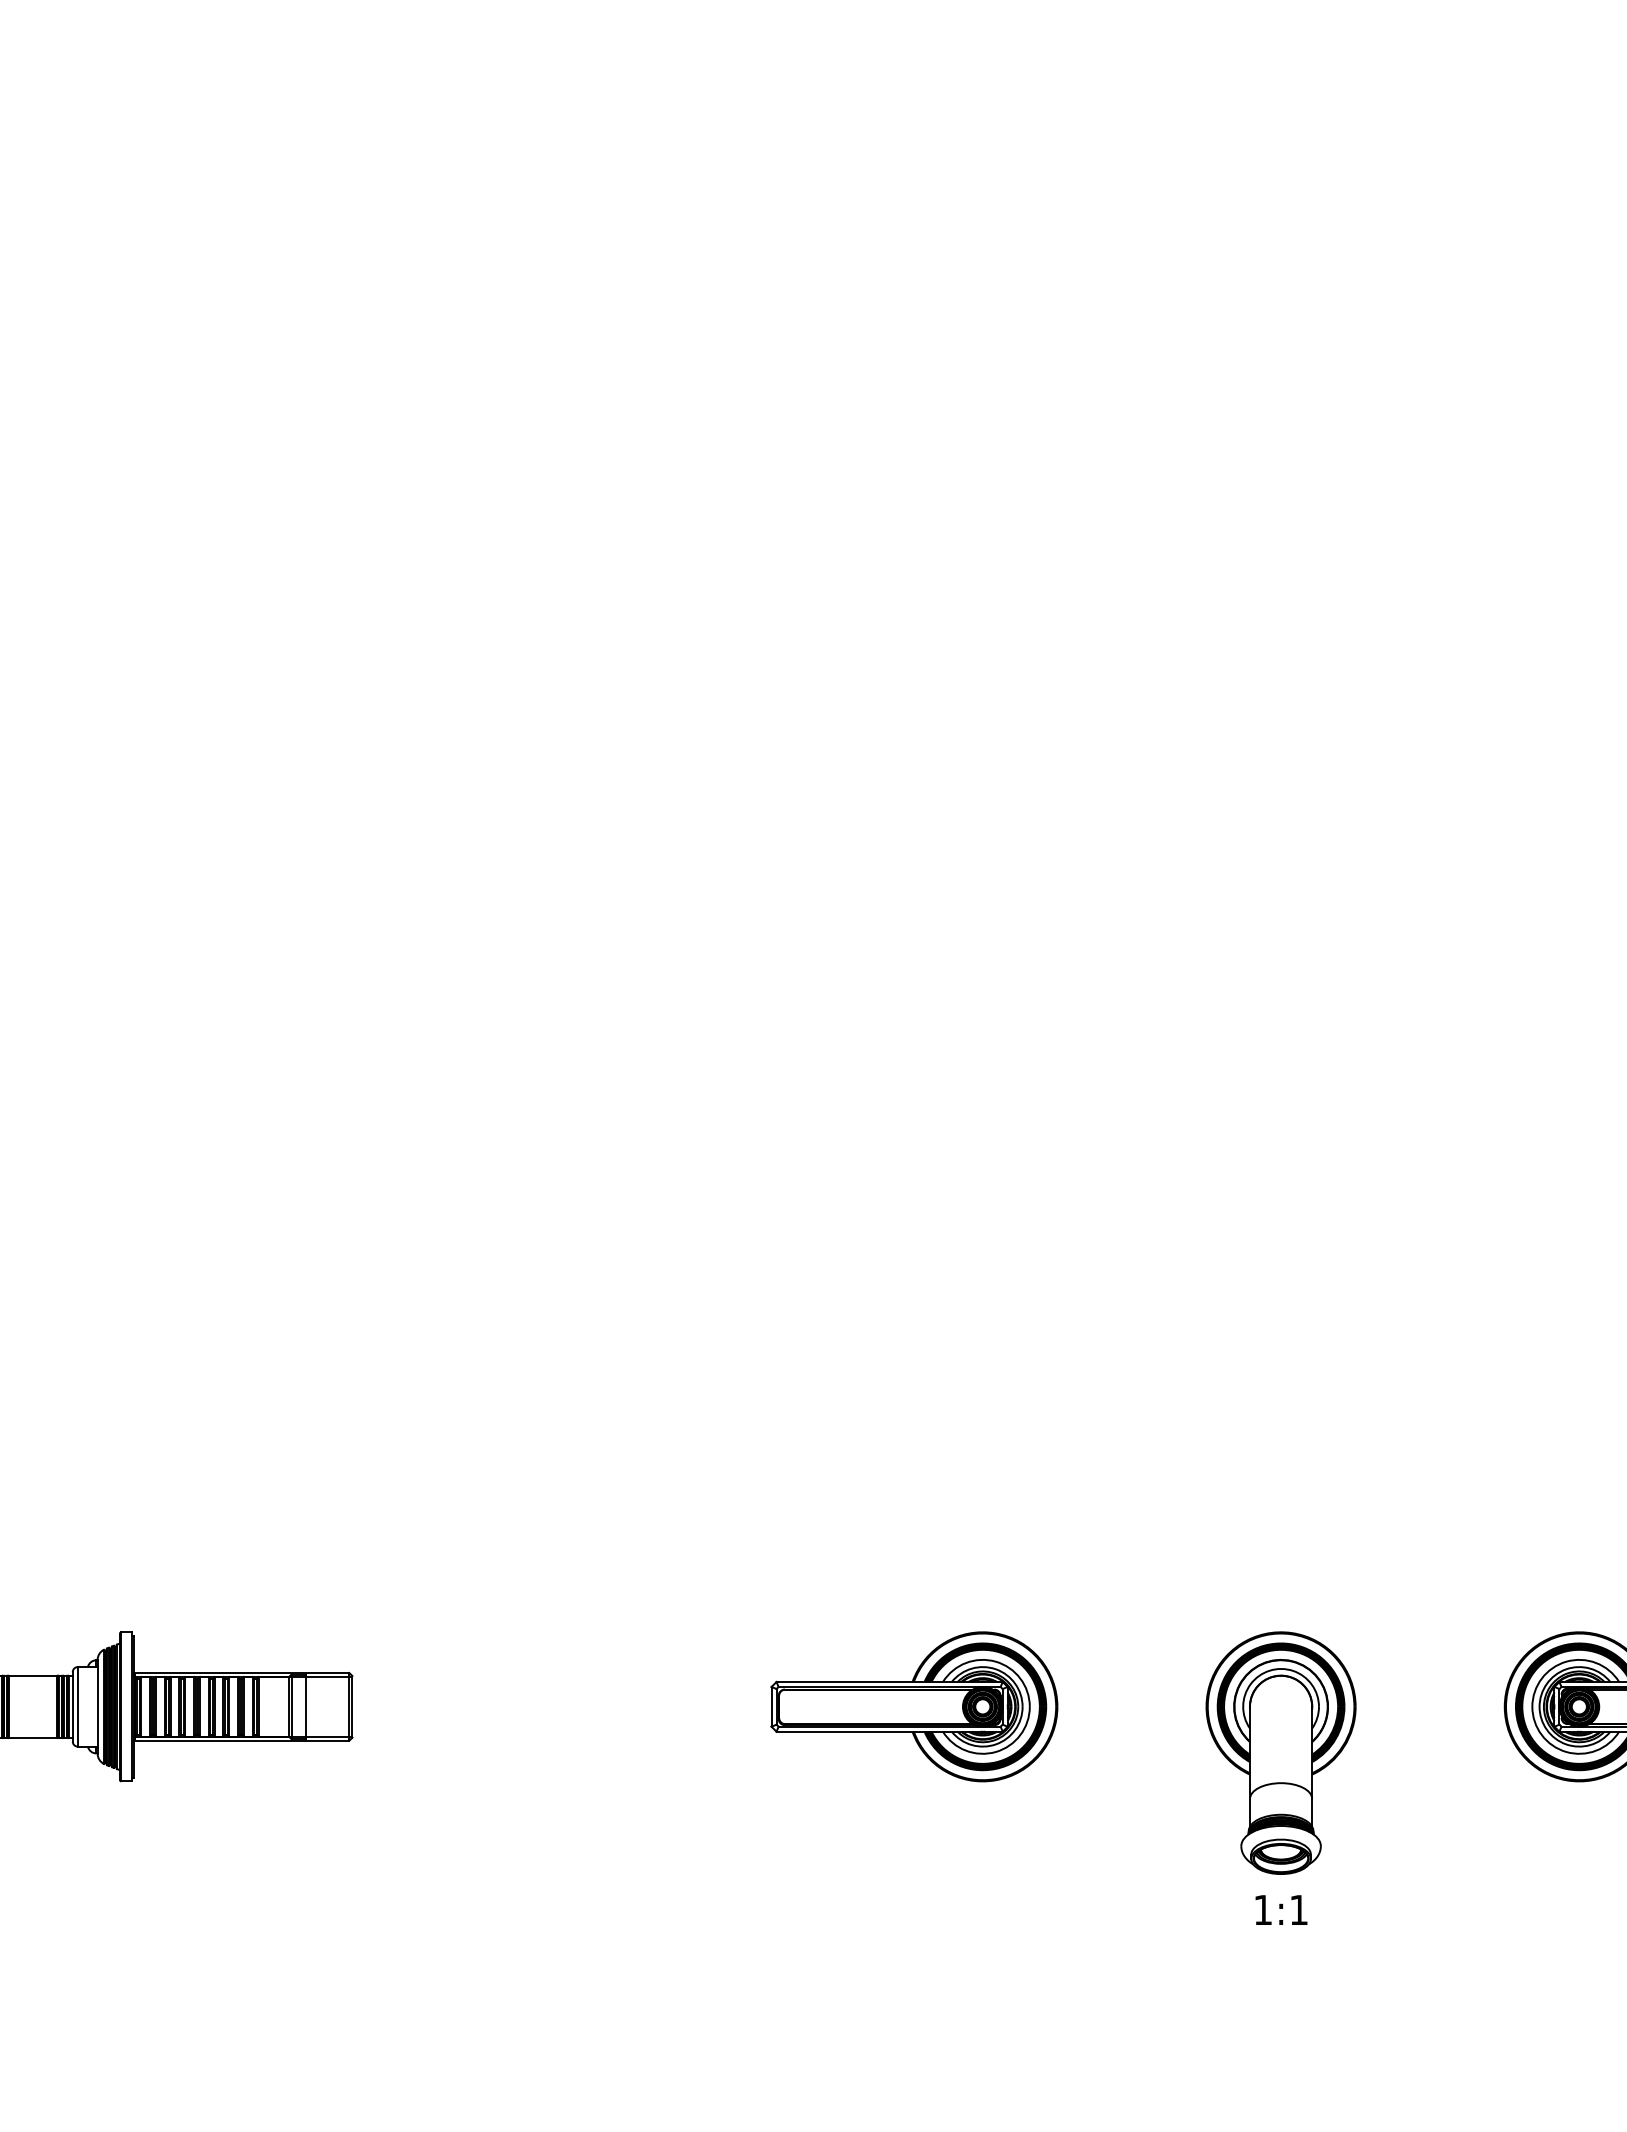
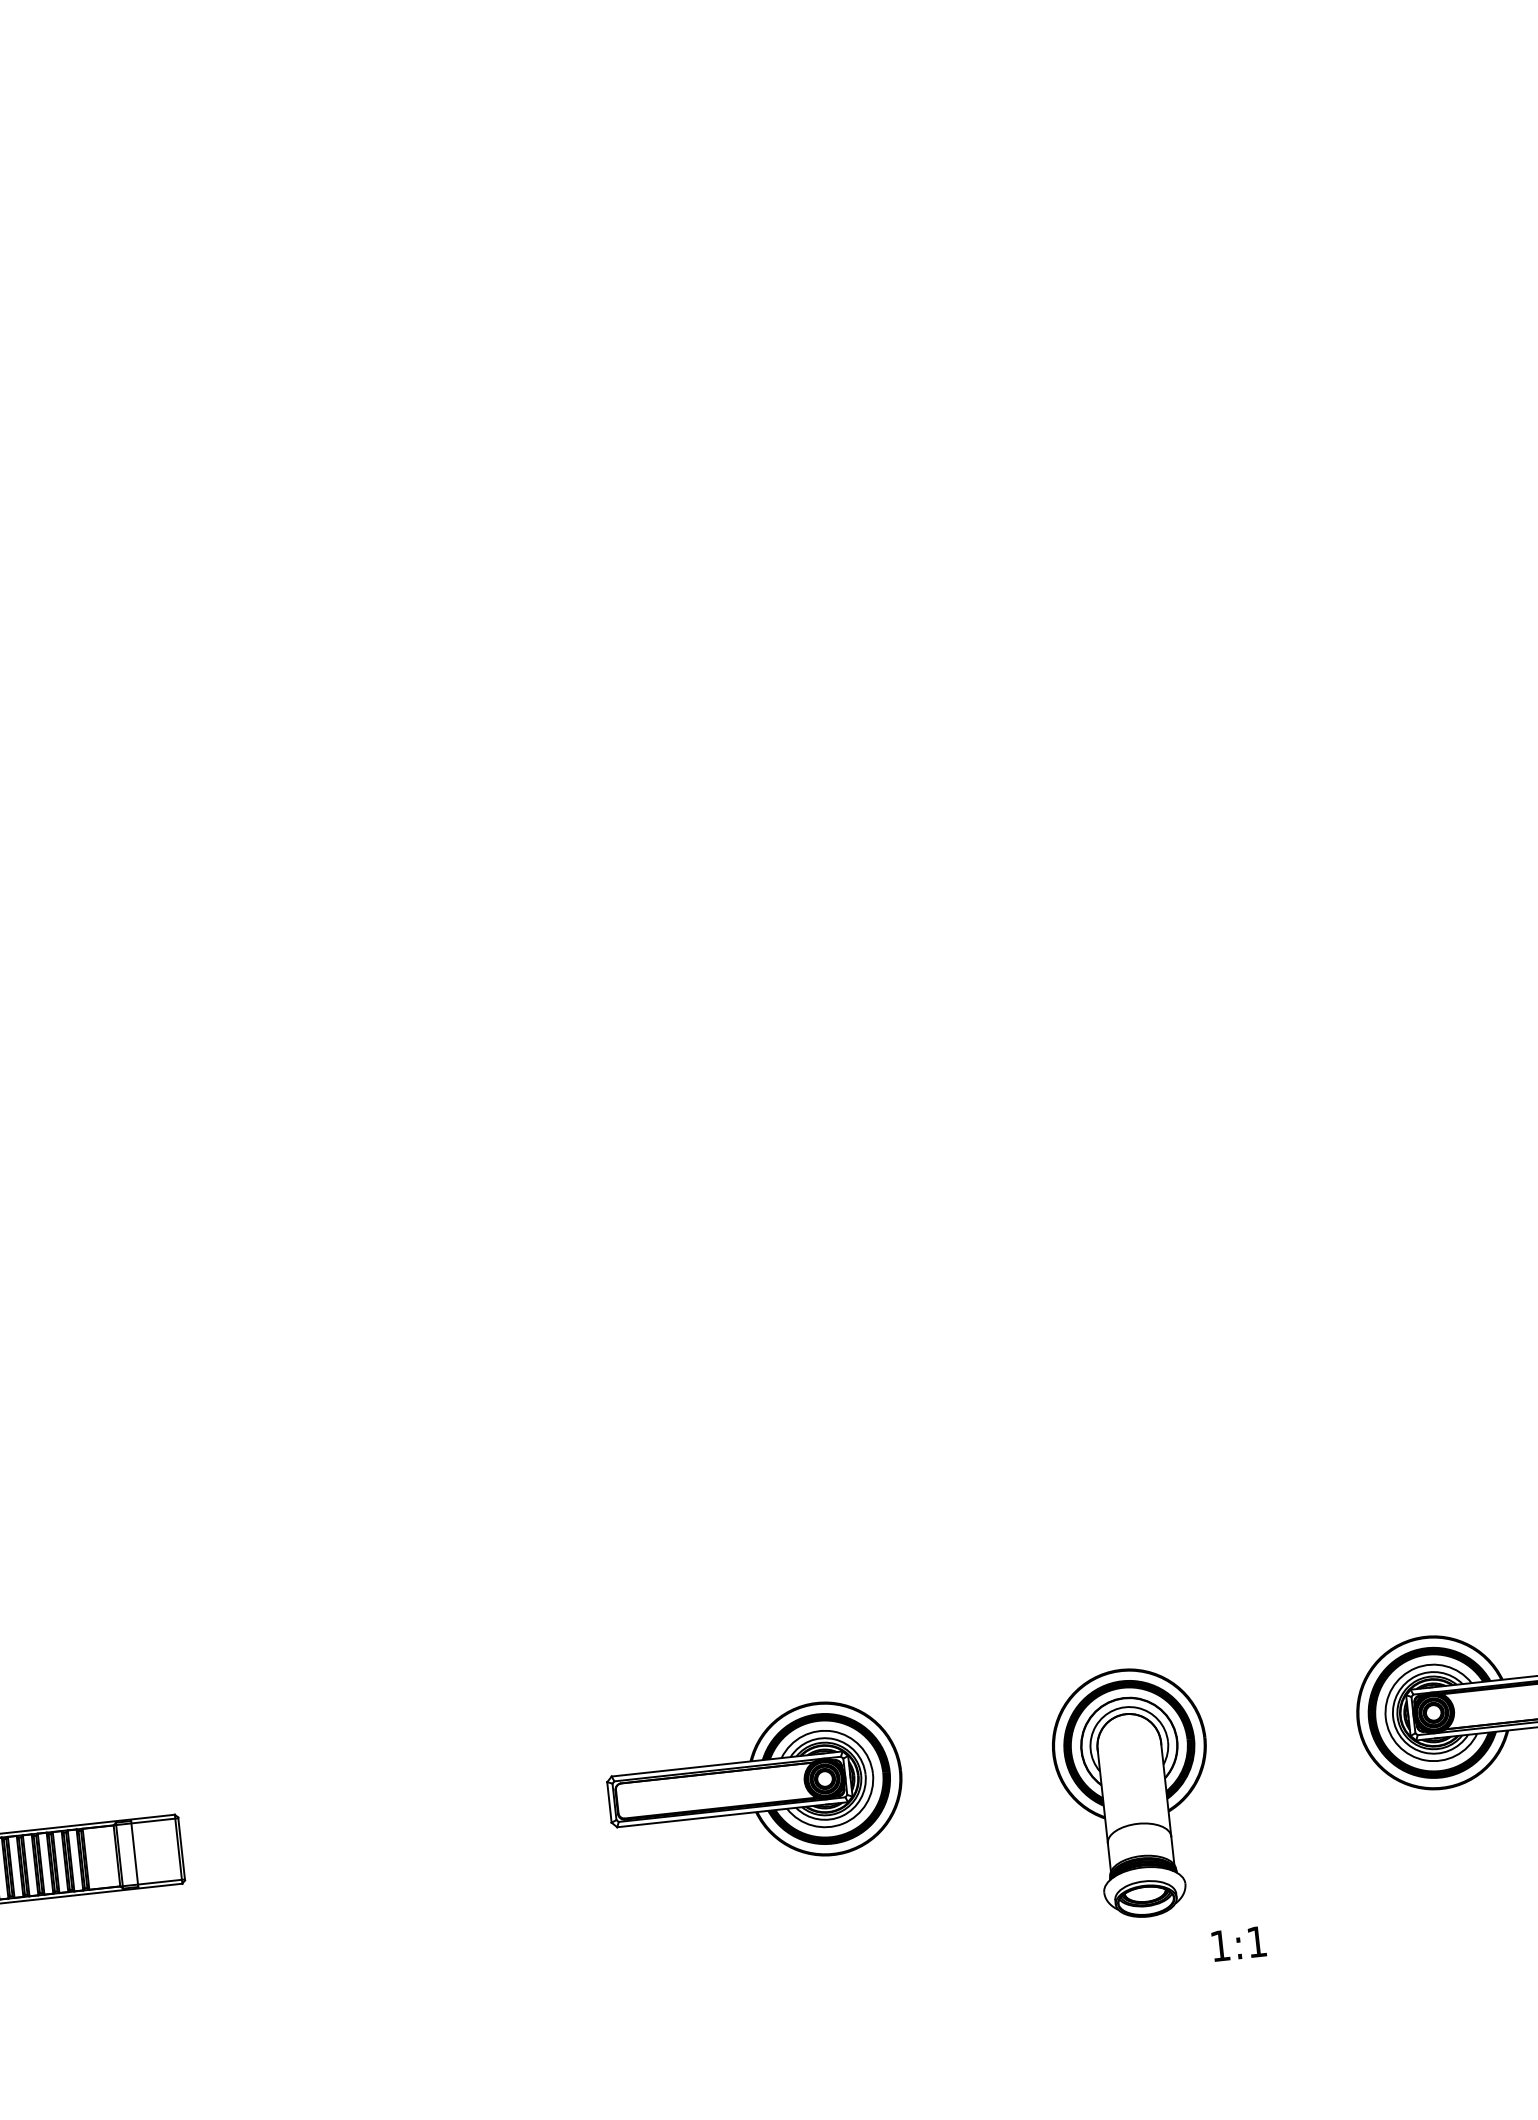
text: (1281, 1909) -> (1239, 1943), moved

